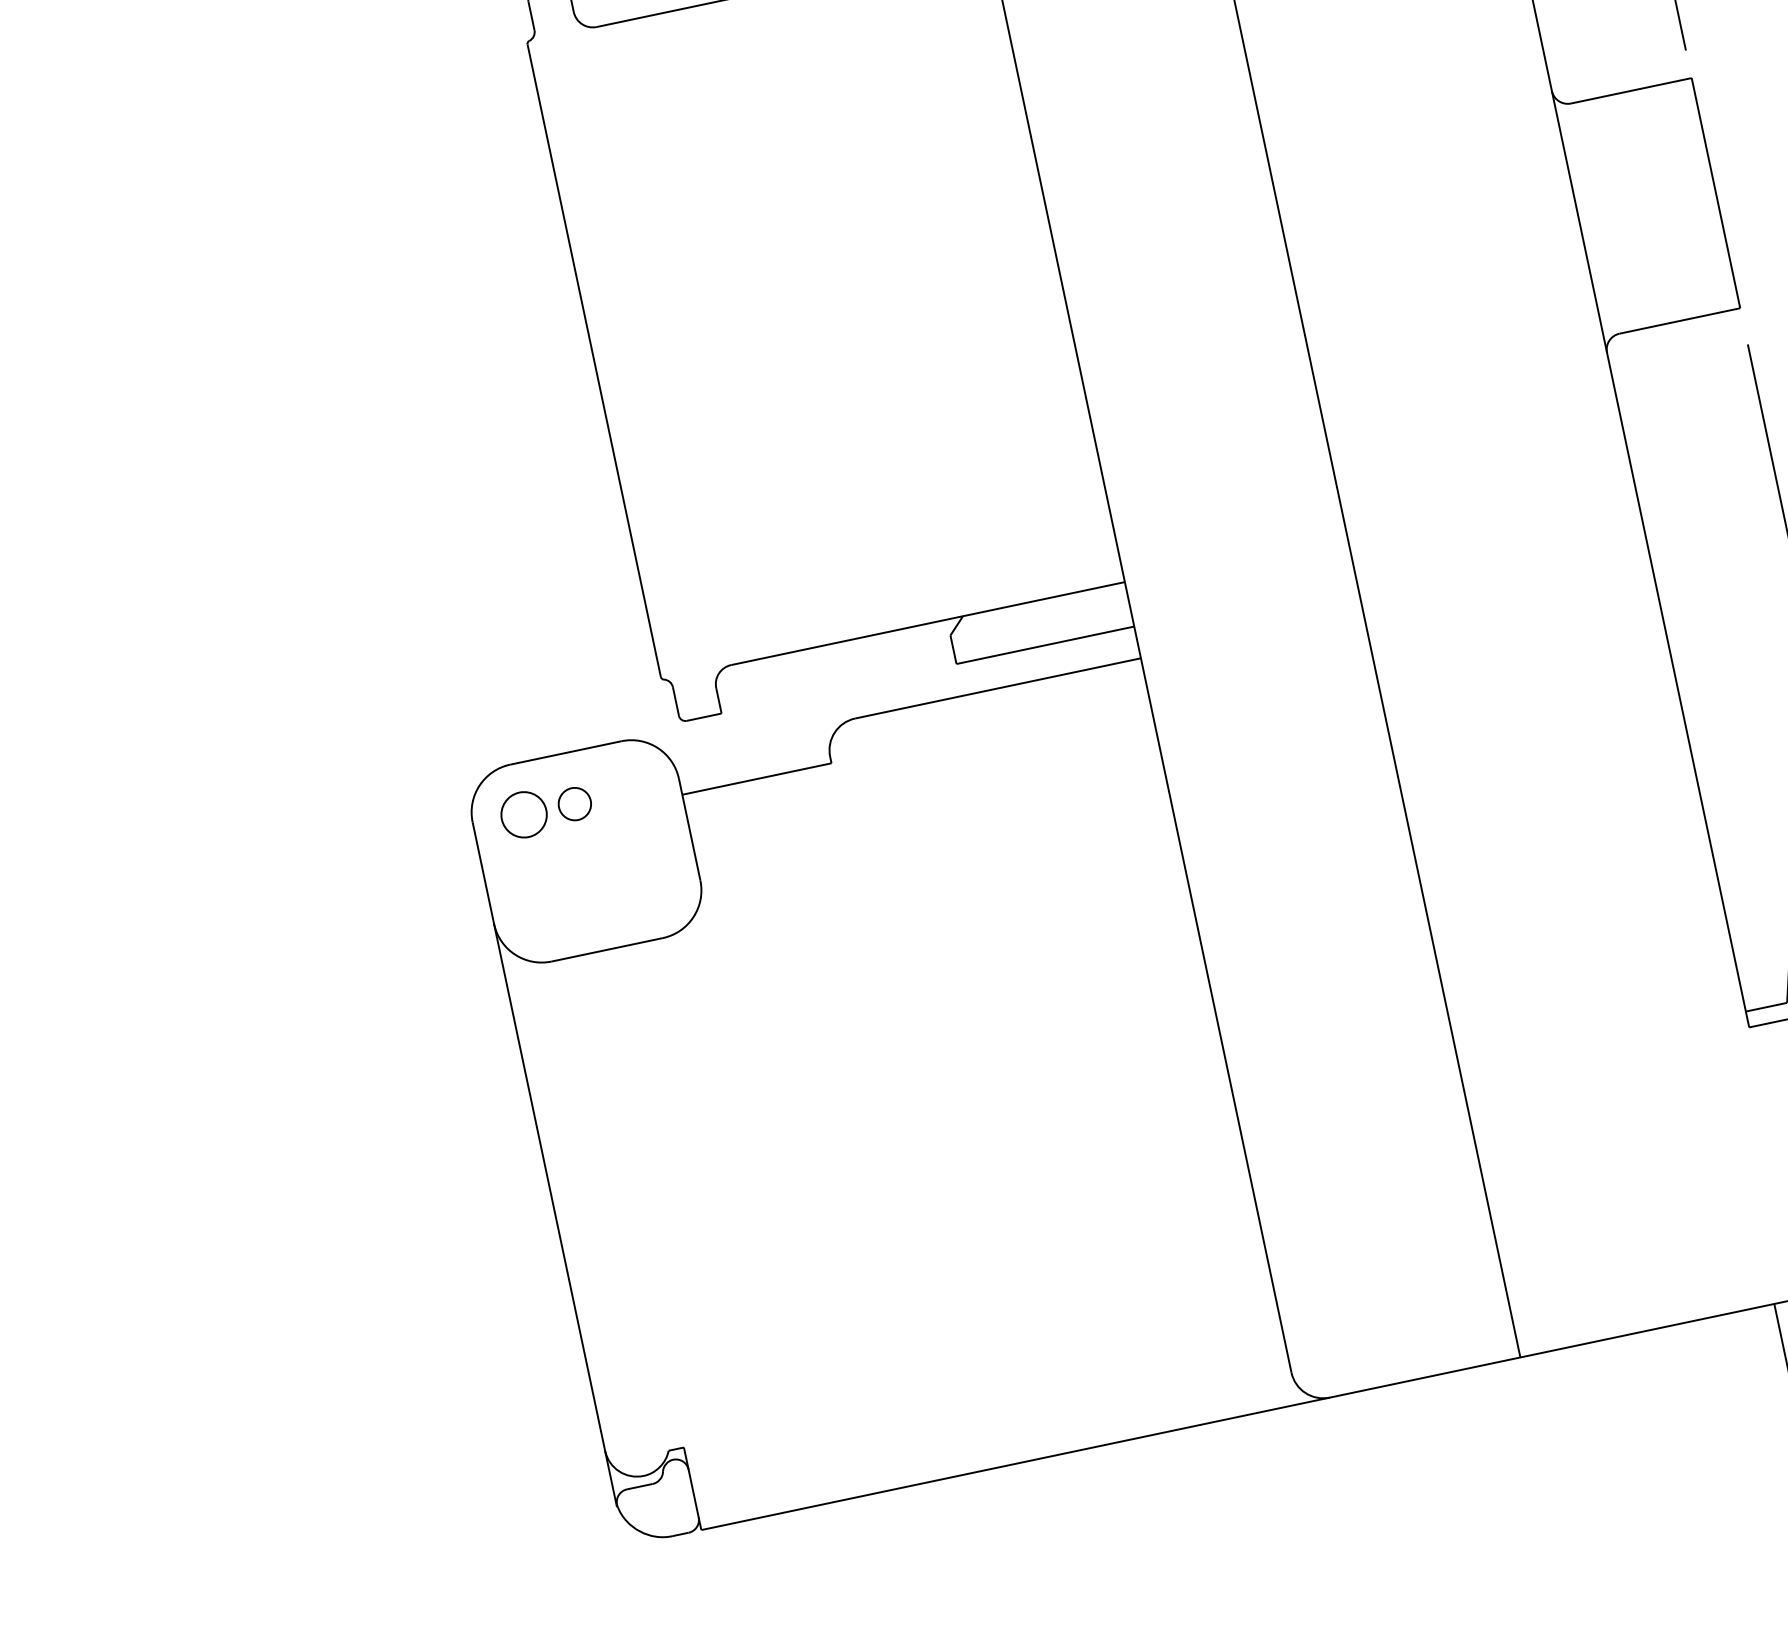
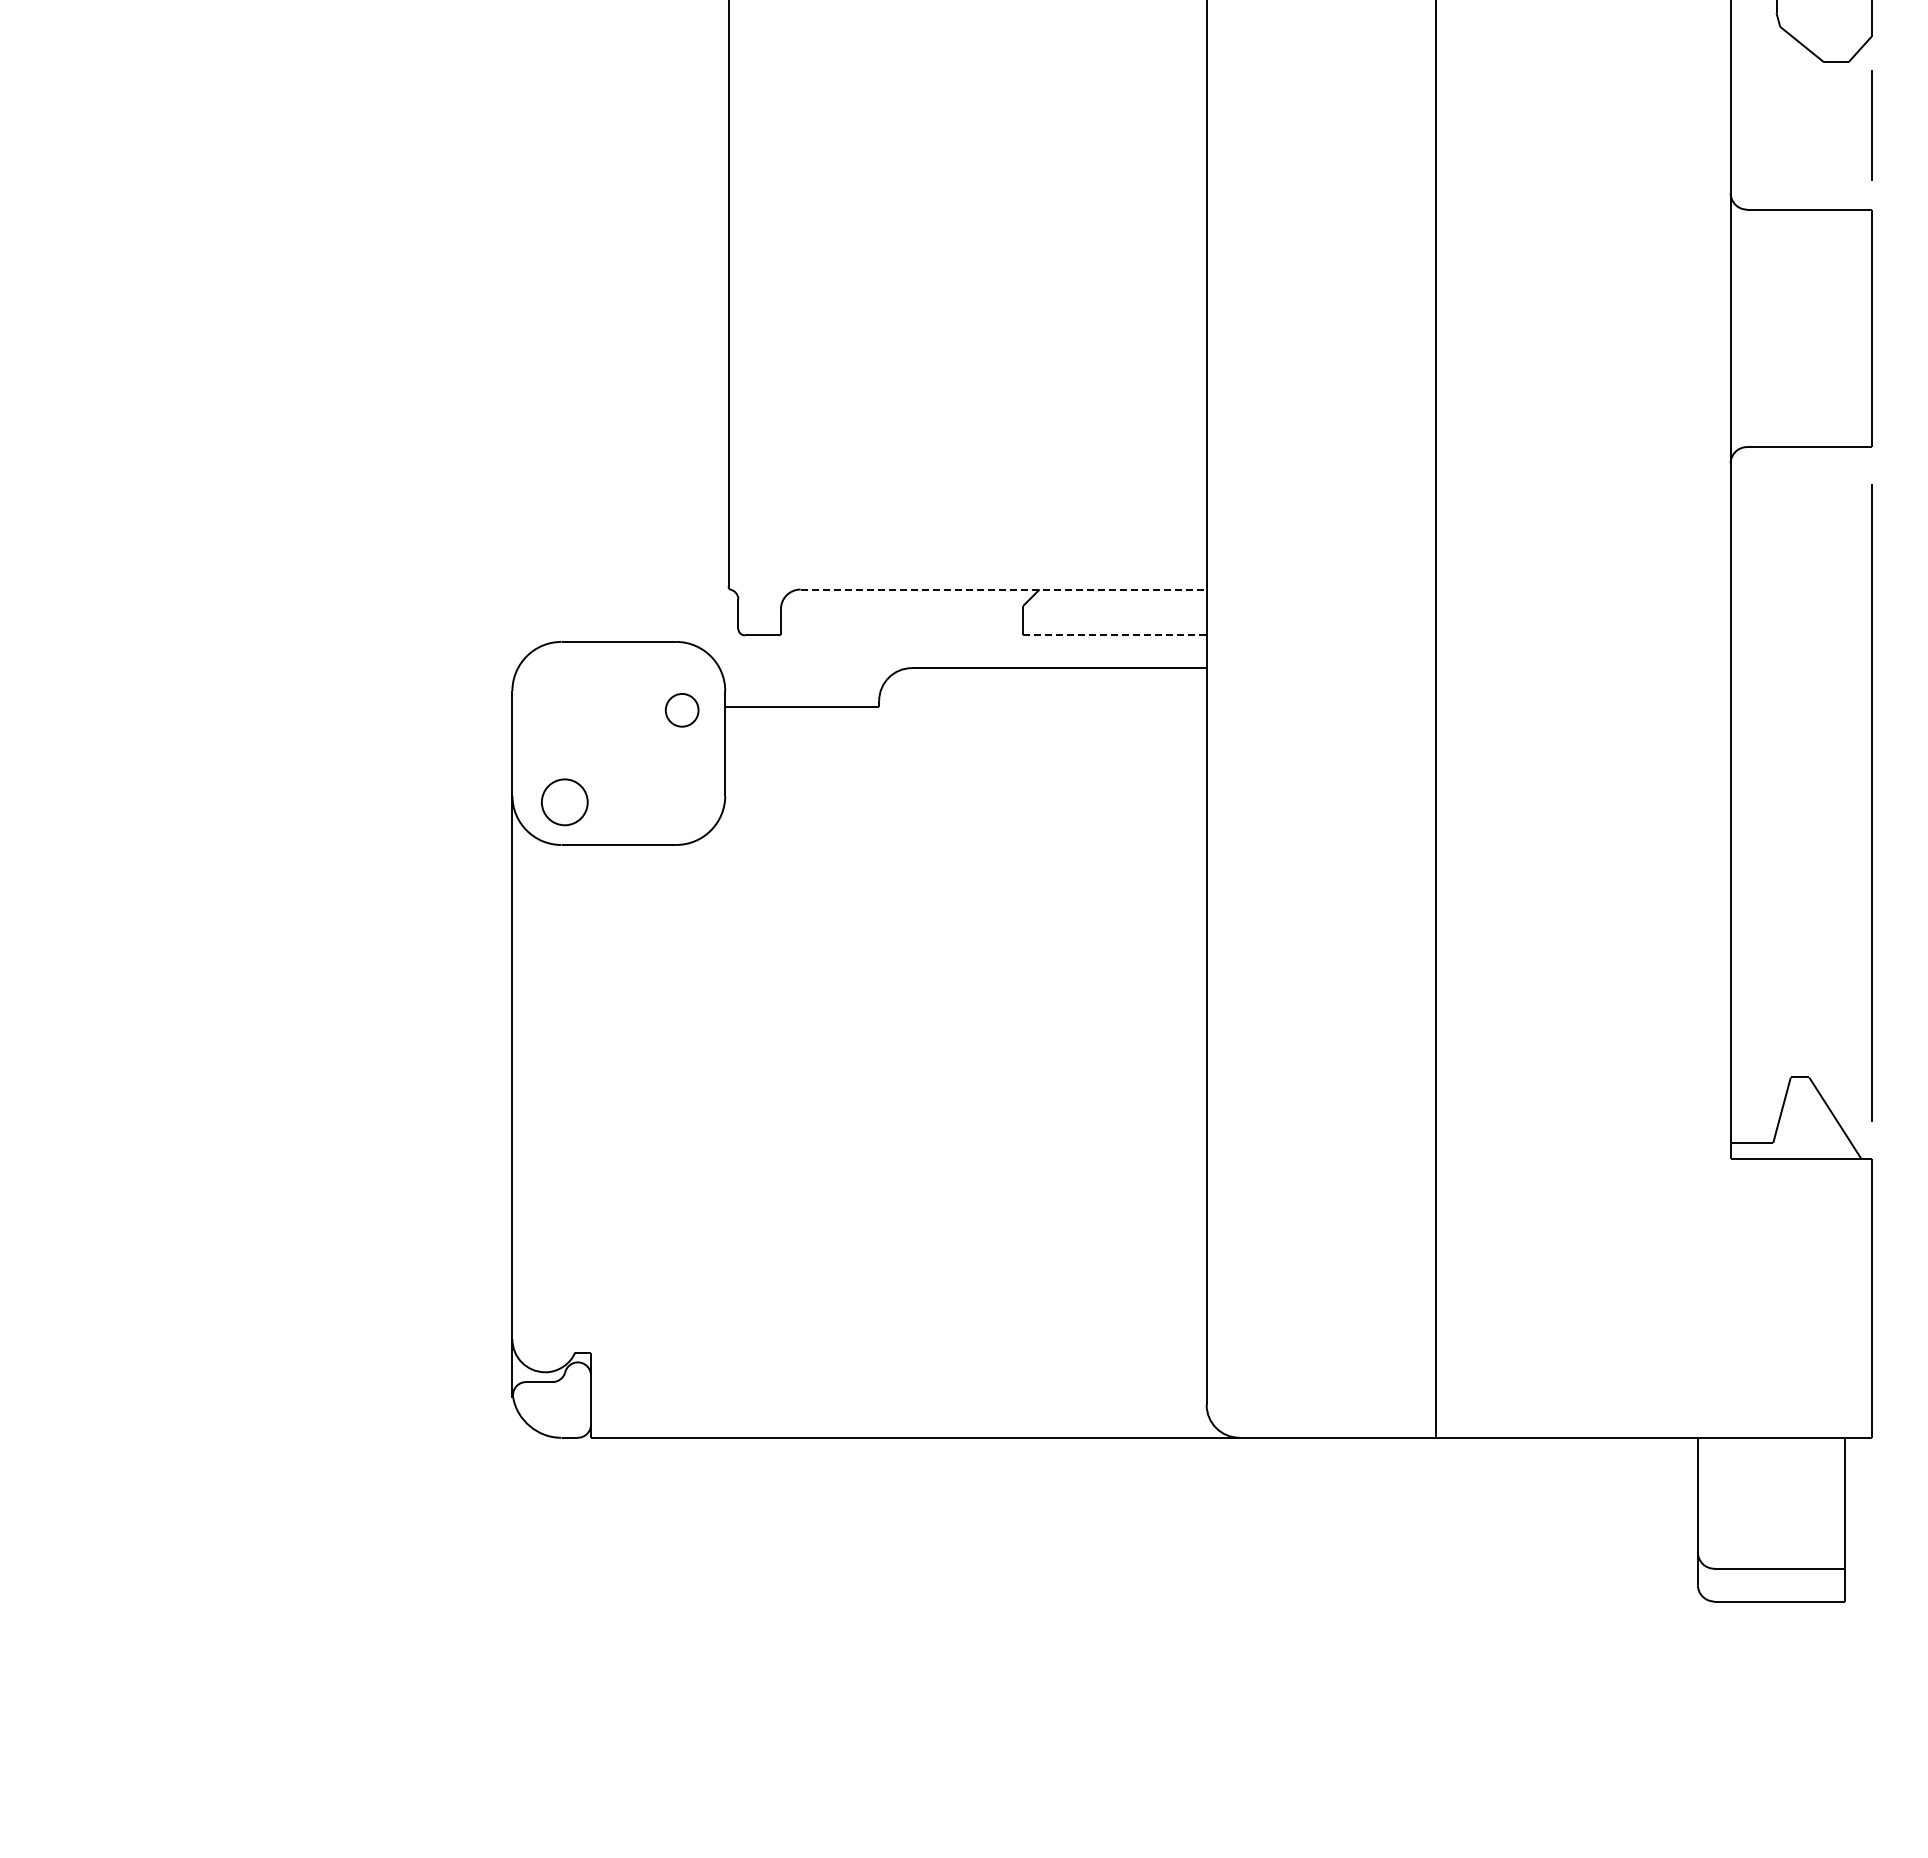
line: (928, 623) -> (1004, 589), solid -> dashed
line: (1044, 645) -> (1114, 635), solid -> dashed
part: (574, 804) -> (681, 710), moved
part: (523, 815) -> (564, 802), moved

